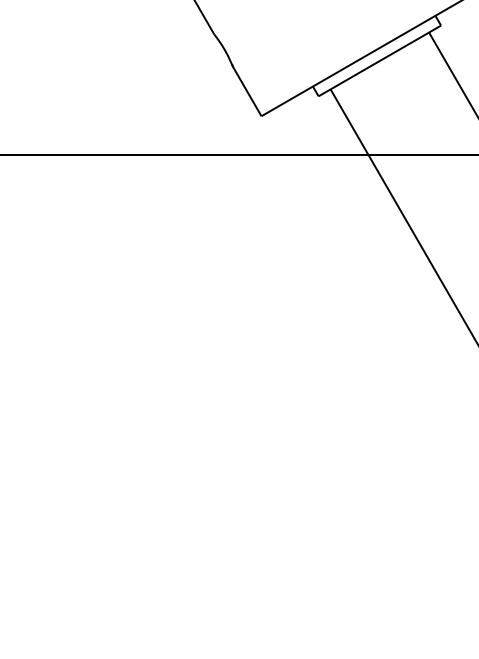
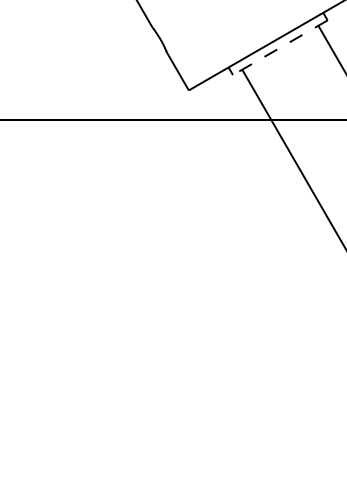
line: (379, 60) -> (280, 47), solid -> dashed

